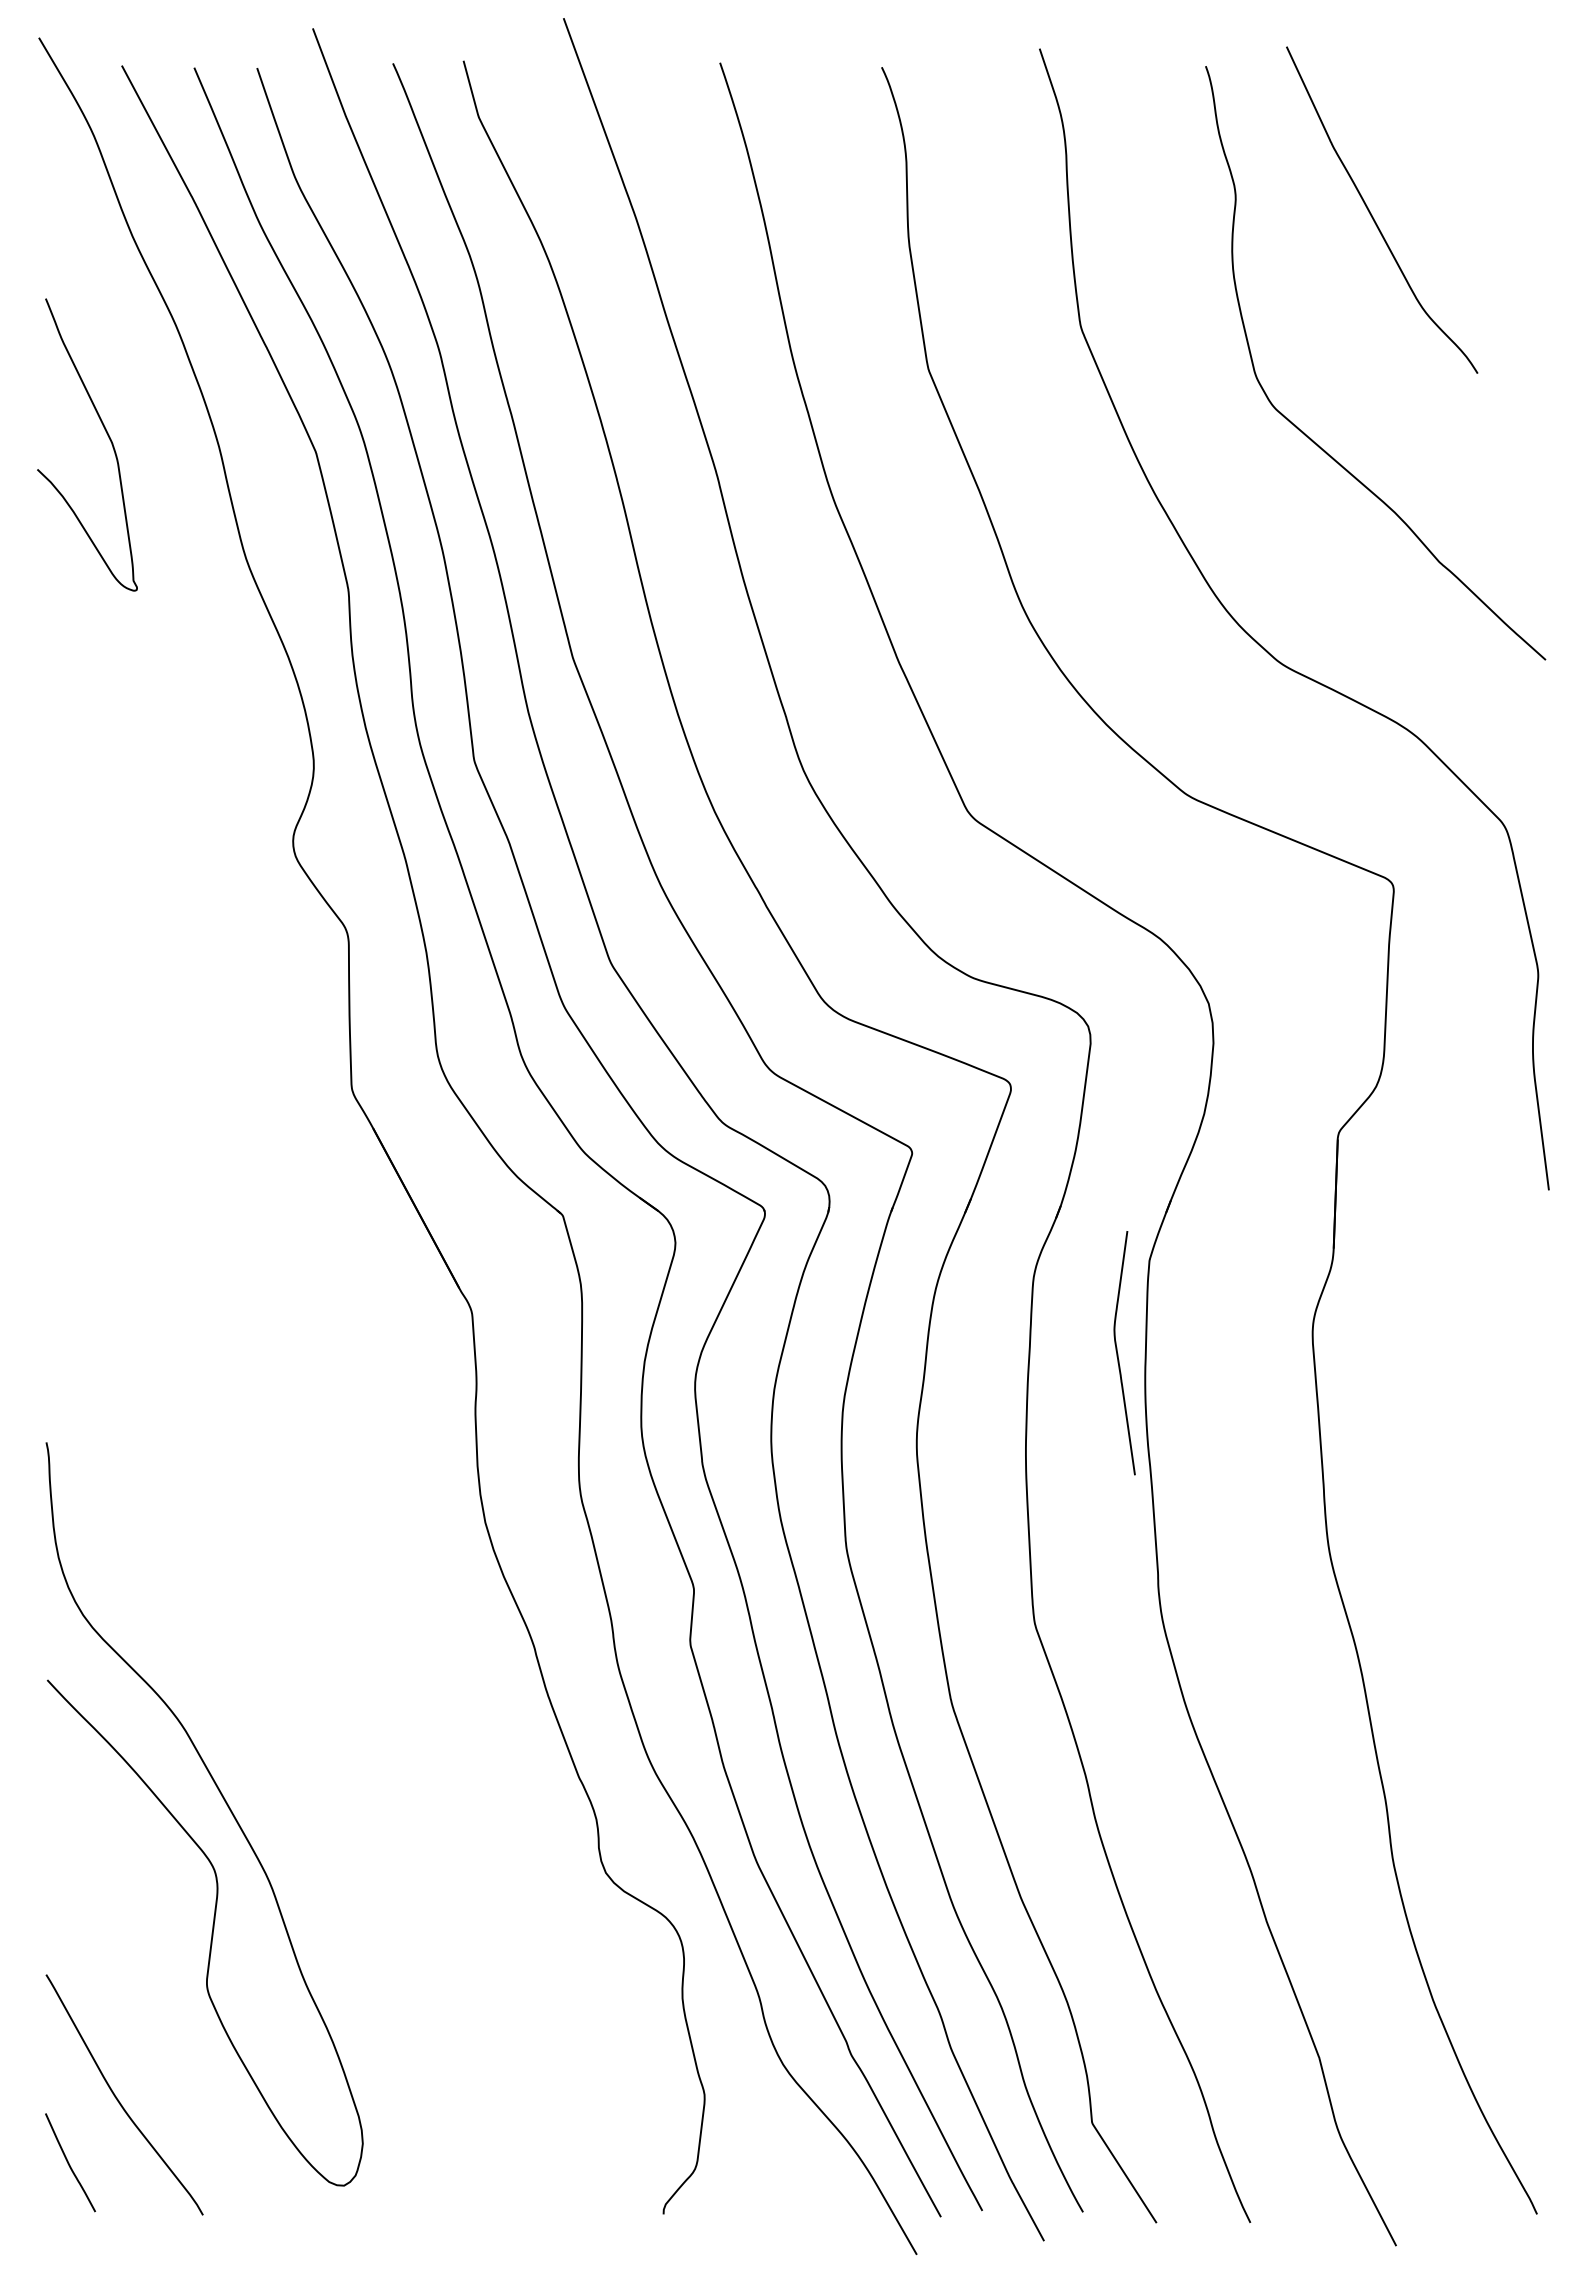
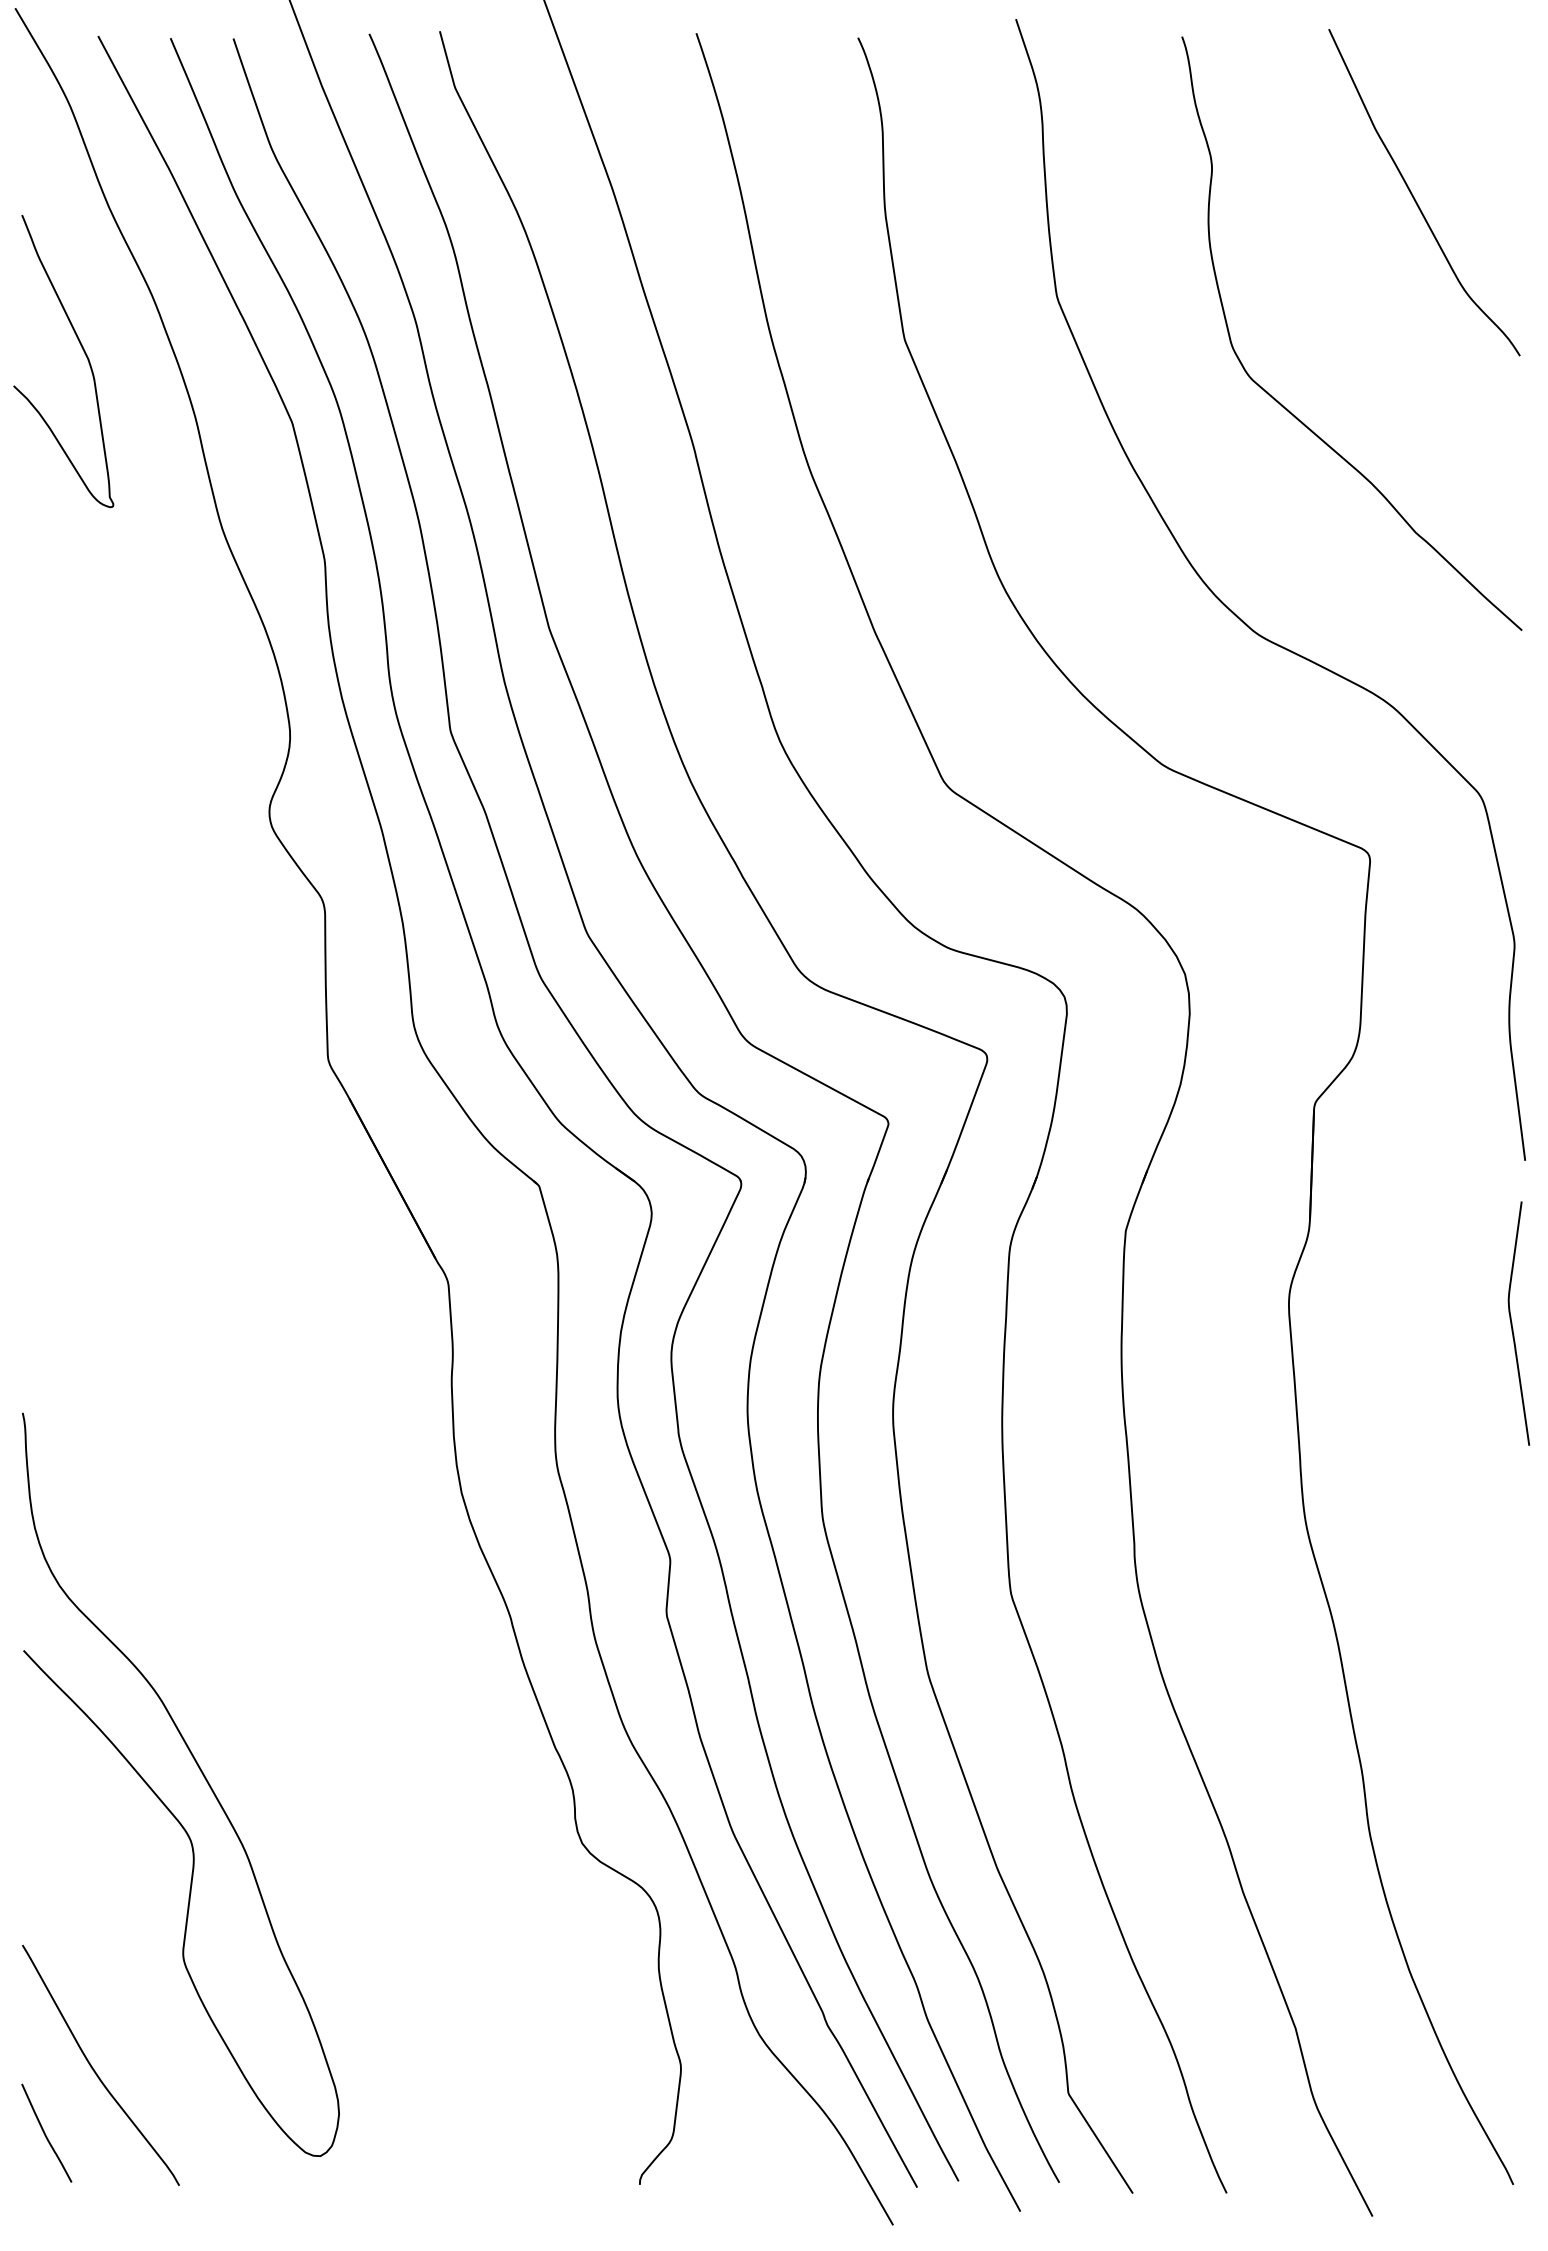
curve: (1373, 216) -> (1415, 198), moved
curve: (107, 435) -> (83, 351), moved
curve: (1118, 1353) -> (1512, 1323), moved

